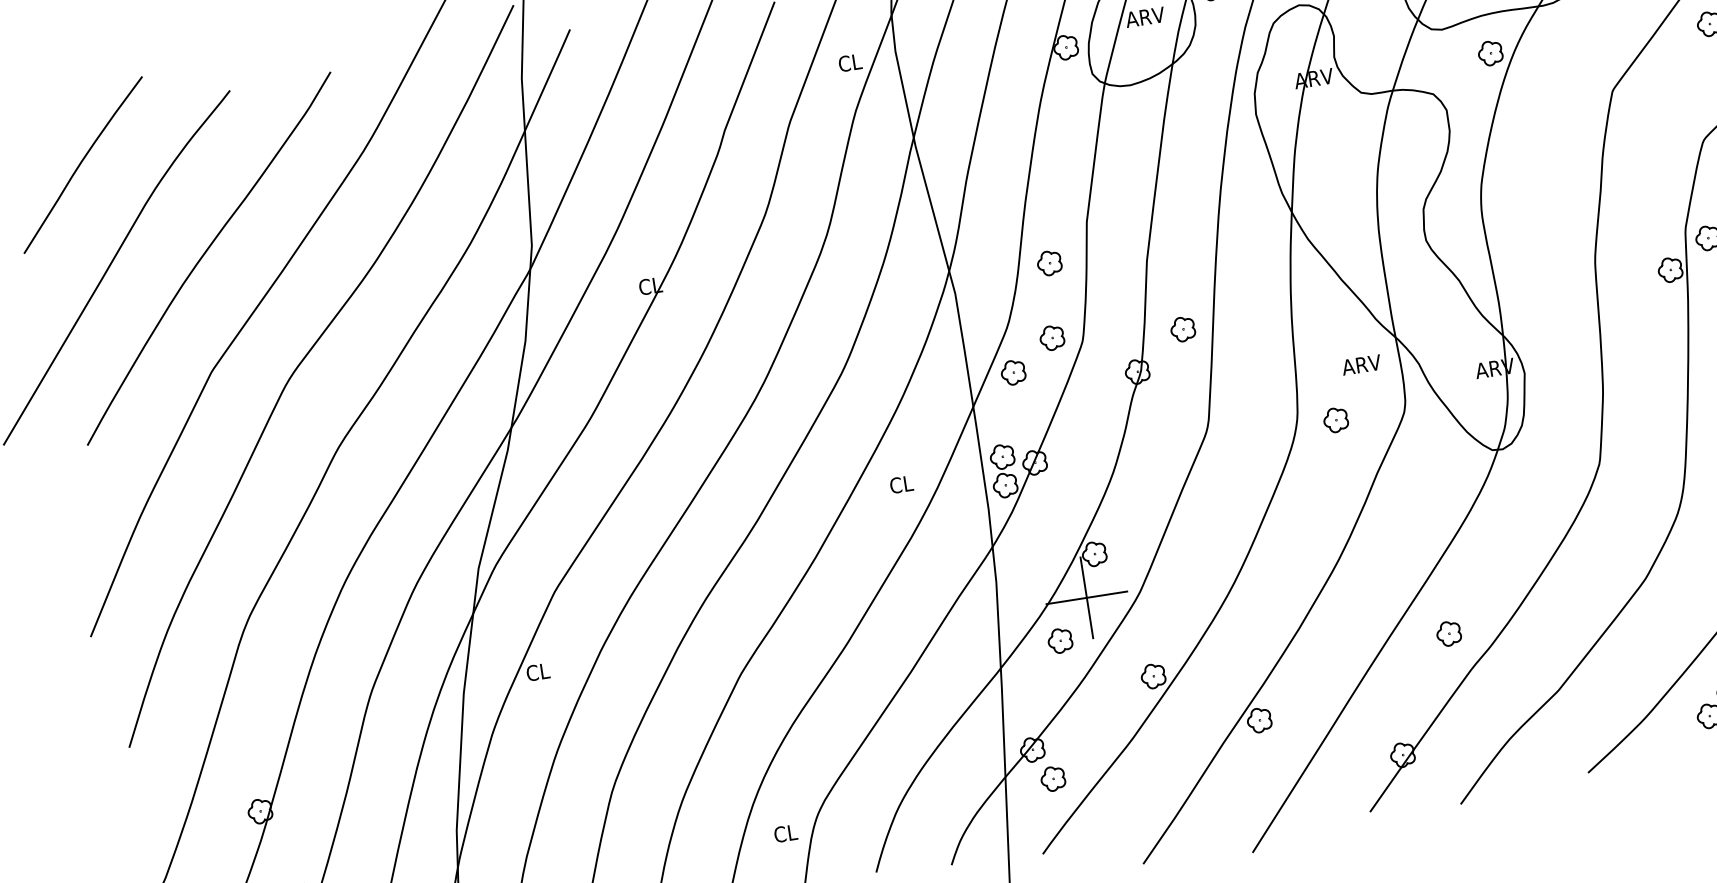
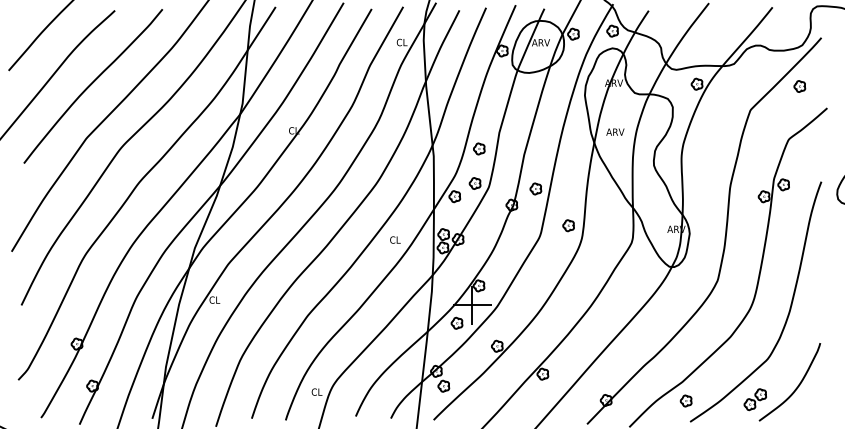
text: (1361, 363) -> (615, 131), moved
part: (1335, 419) -> (568, 225), moved
part: (1447, 632) -> (685, 400), moved

